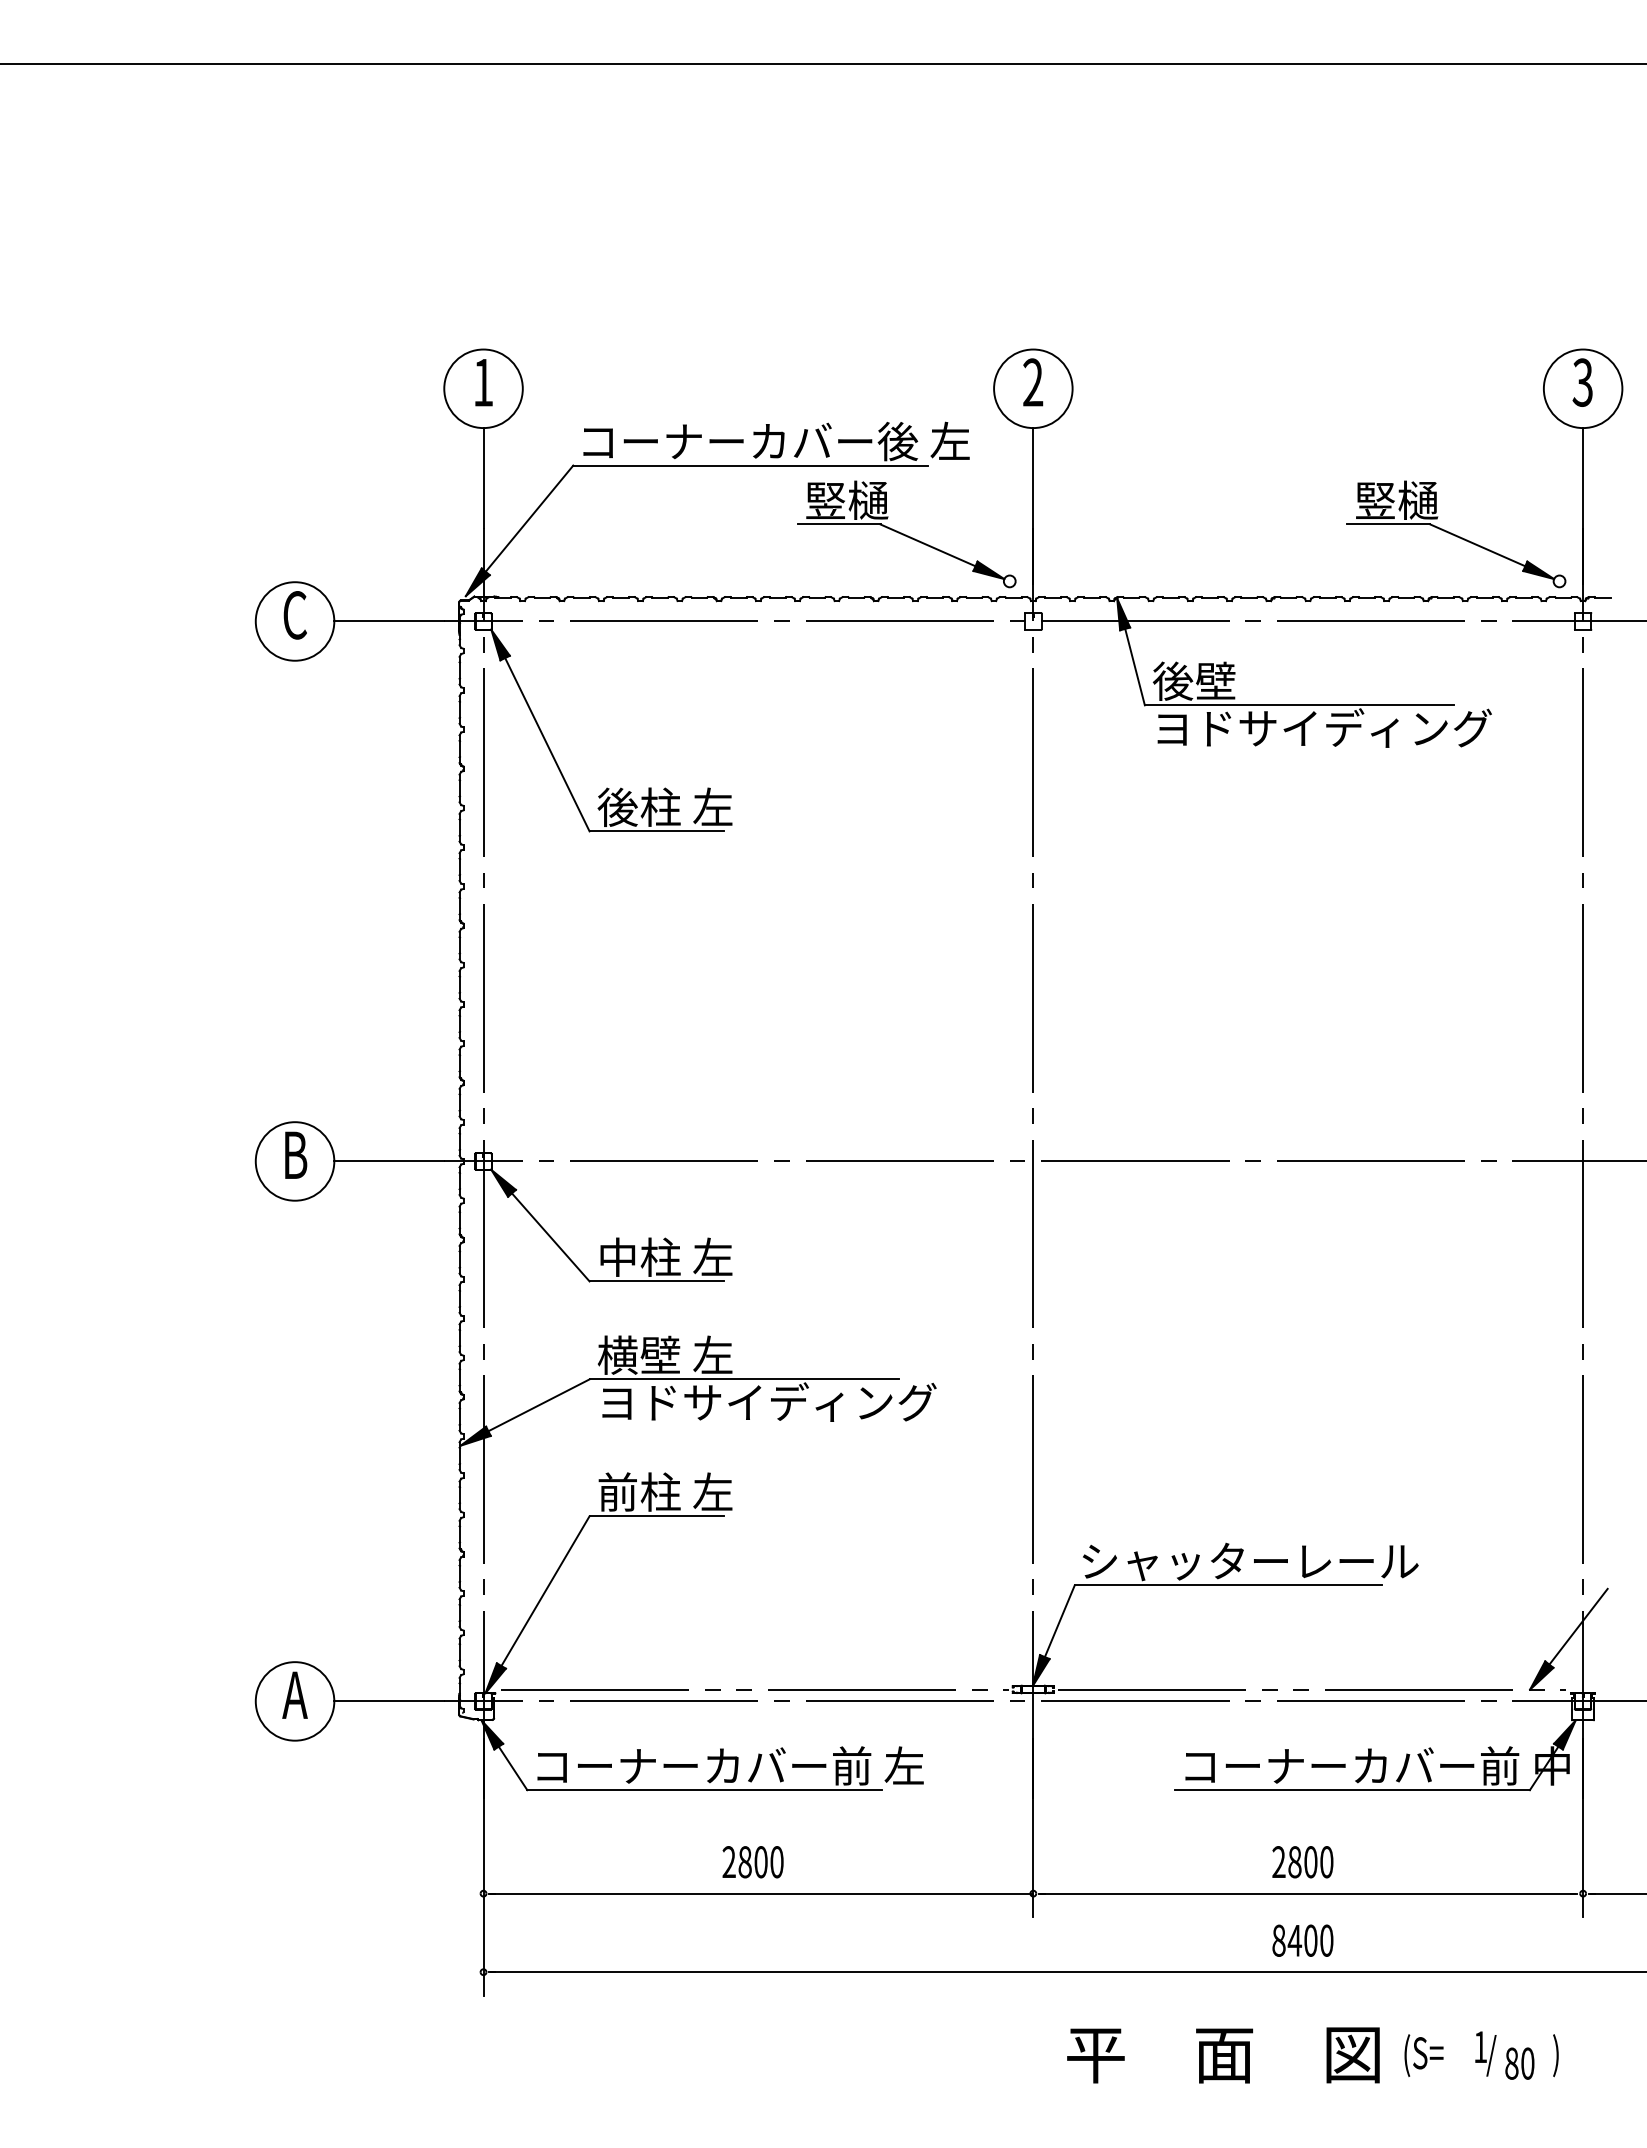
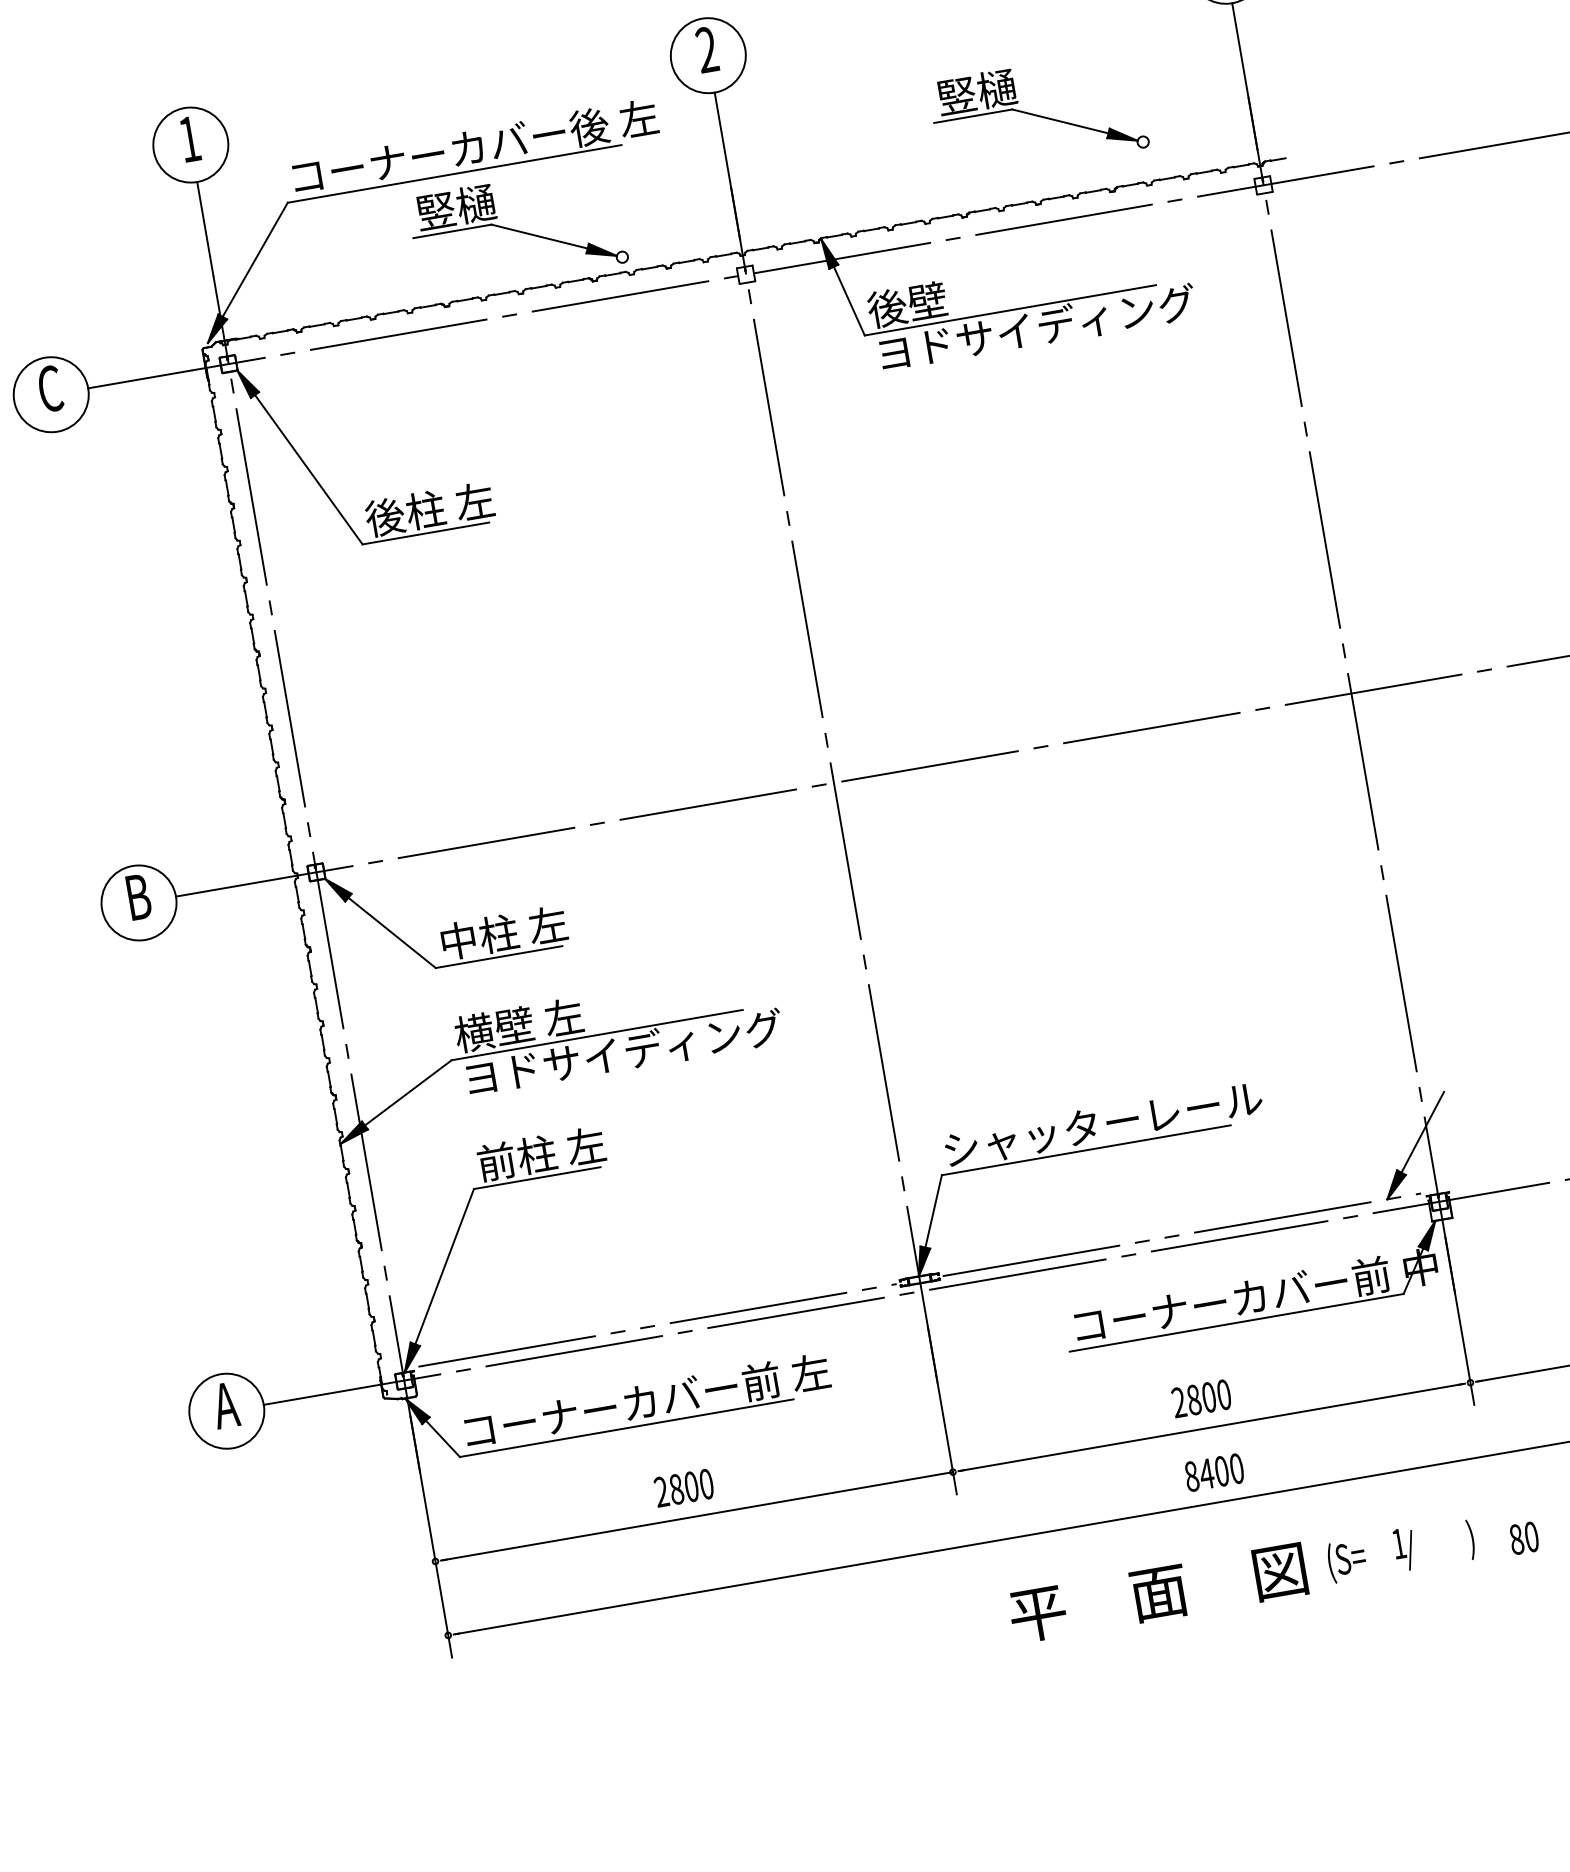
part: (906, 534) -> (517, 229), moved
part: (1456, 534) -> (1038, 114), moved
text: (1519, 2063) -> (1523, 1538), moved

